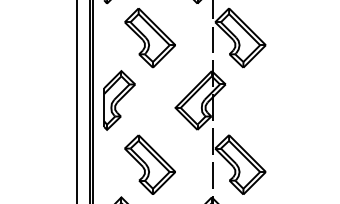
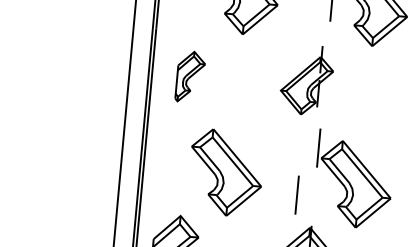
part: (200, 95) -> (307, 80), size x0.7
part: (119, 100) -> (190, 77), size x0.6
line: (212, 175) -> (296, 194), moved

